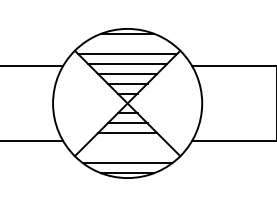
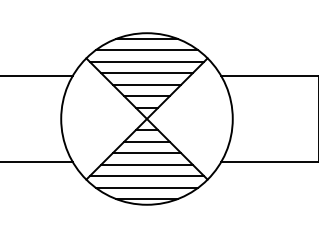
line: (127, 43) -> (146, 50), added
line: (127, 143) -> (146, 164), added
line: (127, 153) -> (146, 176), added

